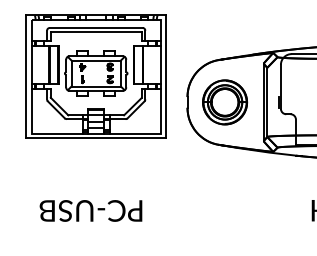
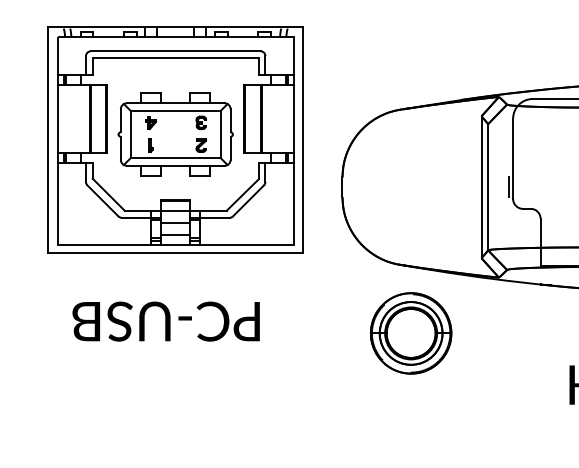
part: (225, 102) -> (411, 333), moved
text: (90, 210) -> (165, 320), moved

